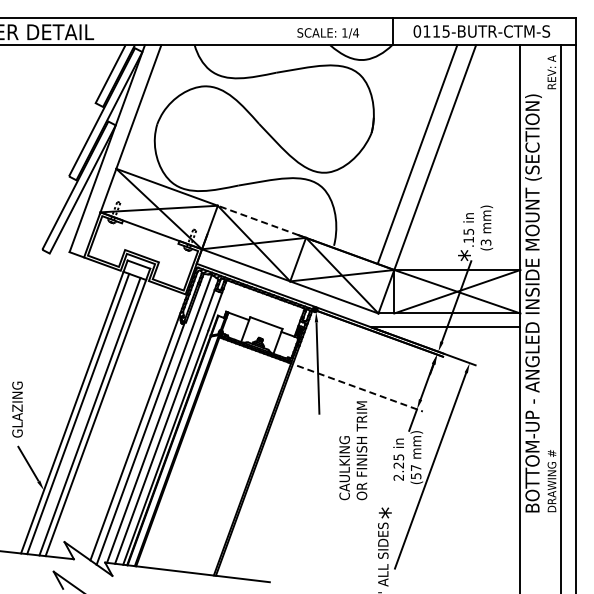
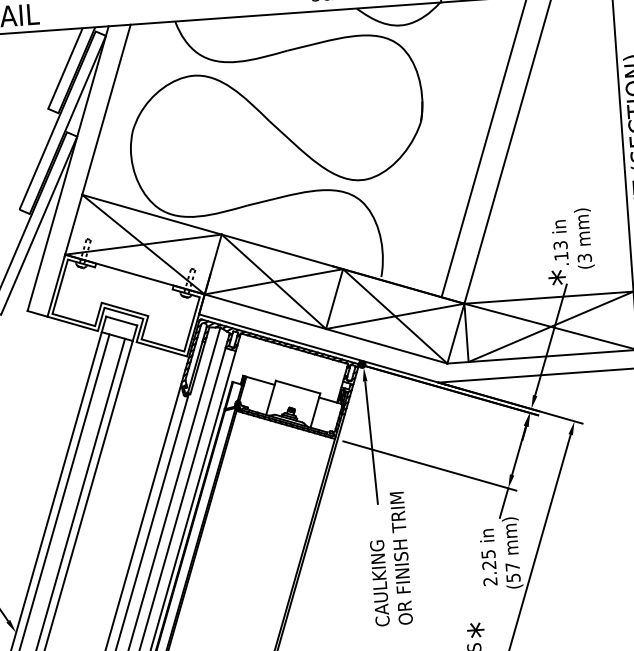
line: (257, 220) -> (276, 250), dashed -> solid
text: (467, 231) -> (558, 245), .15 -> .13
line: (360, 388) -> (430, 465), dashed -> solid
text: (353, 450) -> (390, 558), moved

